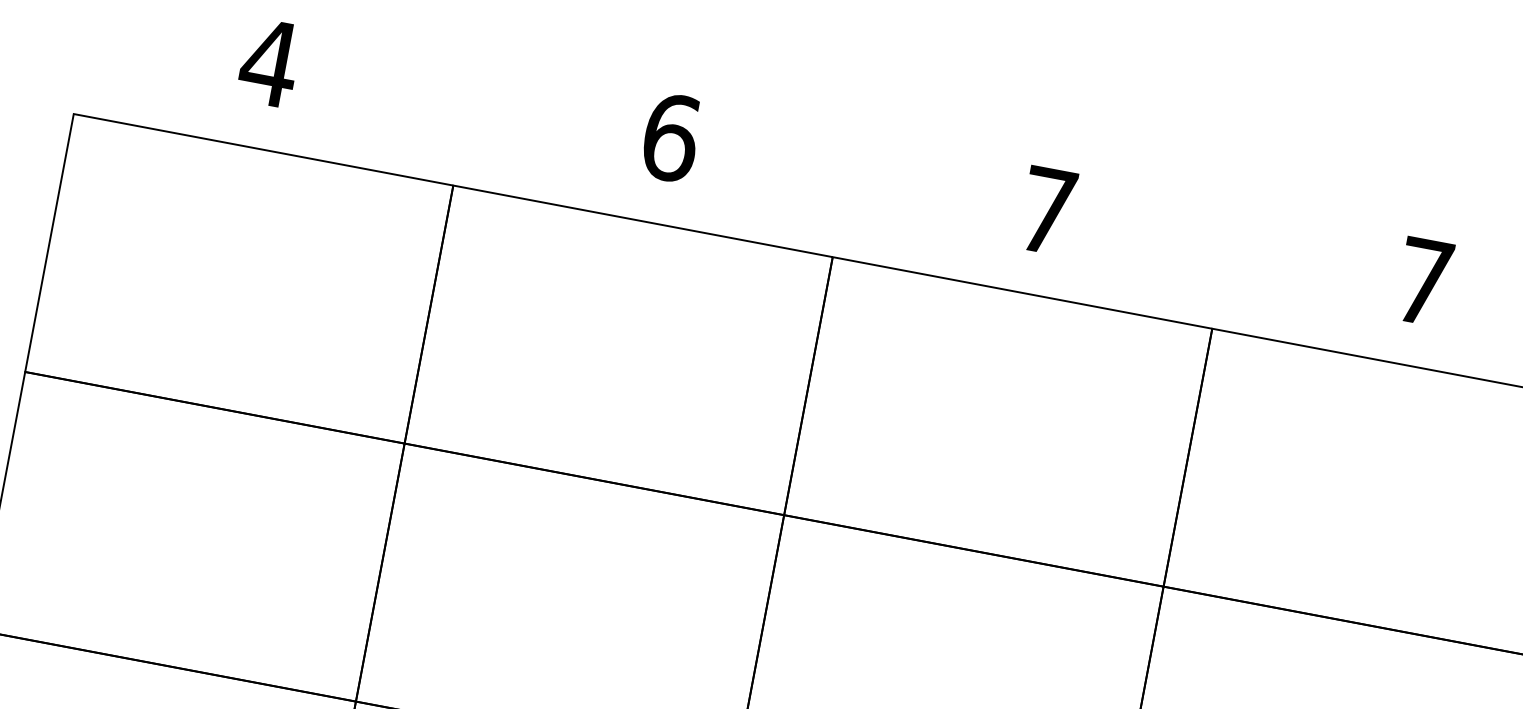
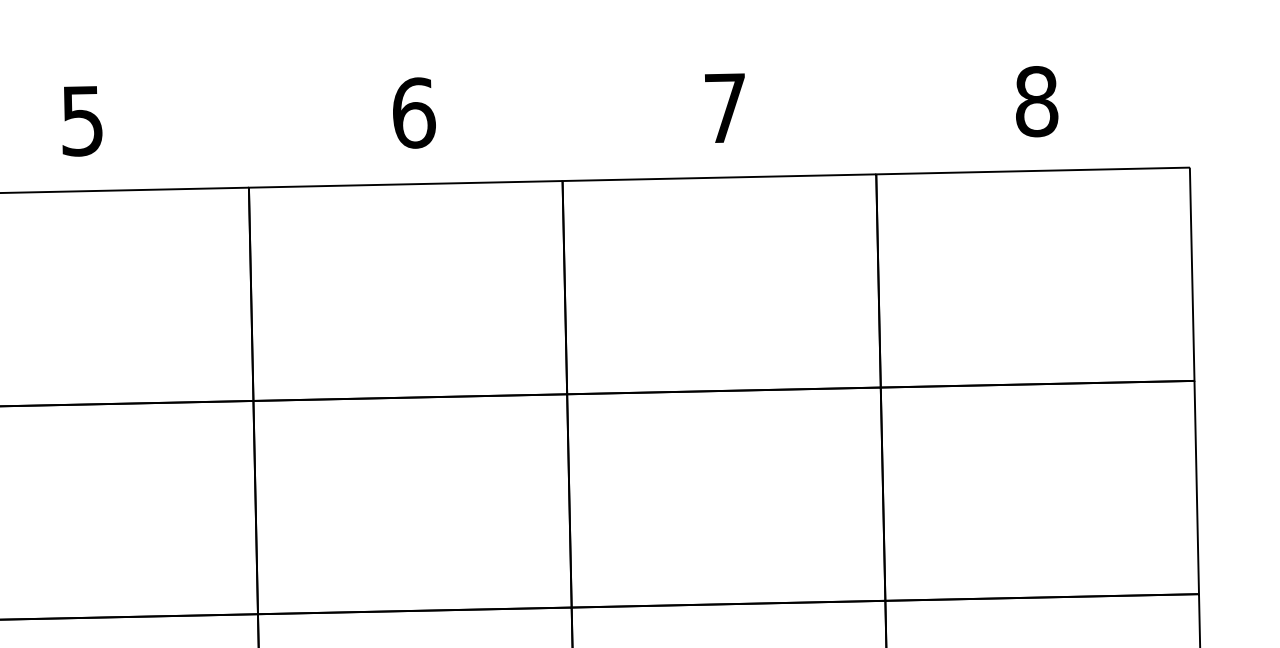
text: (269, 63) -> (82, 121), 4 -> 5
text: (1424, 281) -> (1037, 101), 7 -> 8

